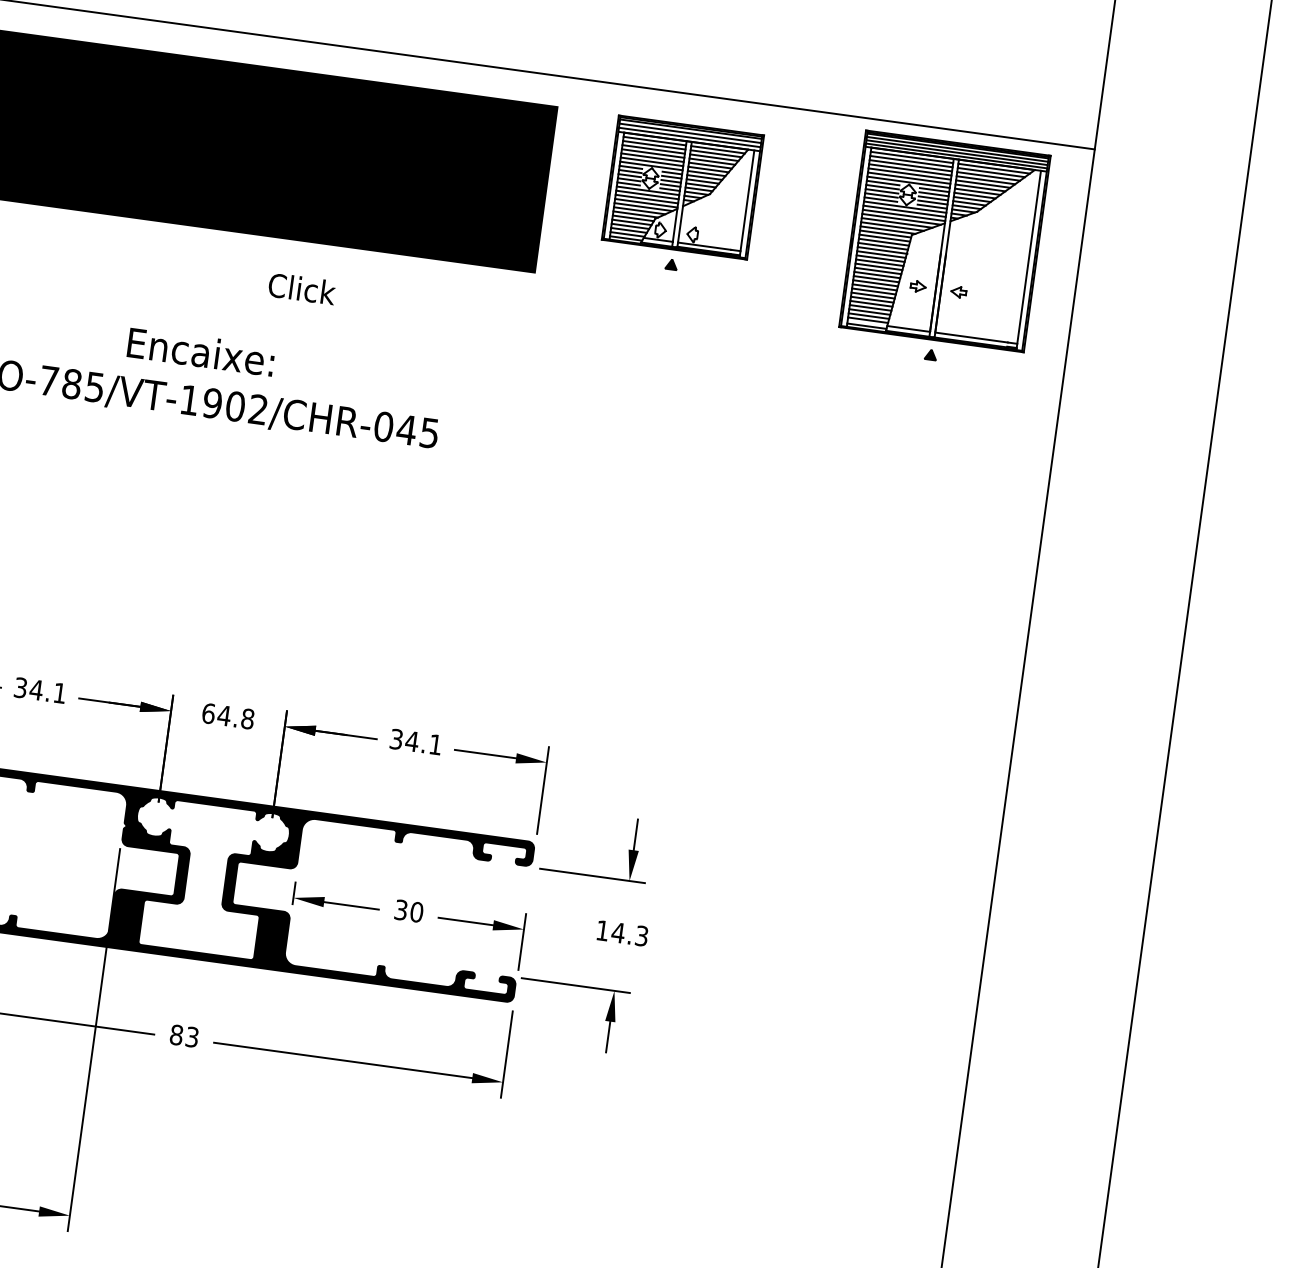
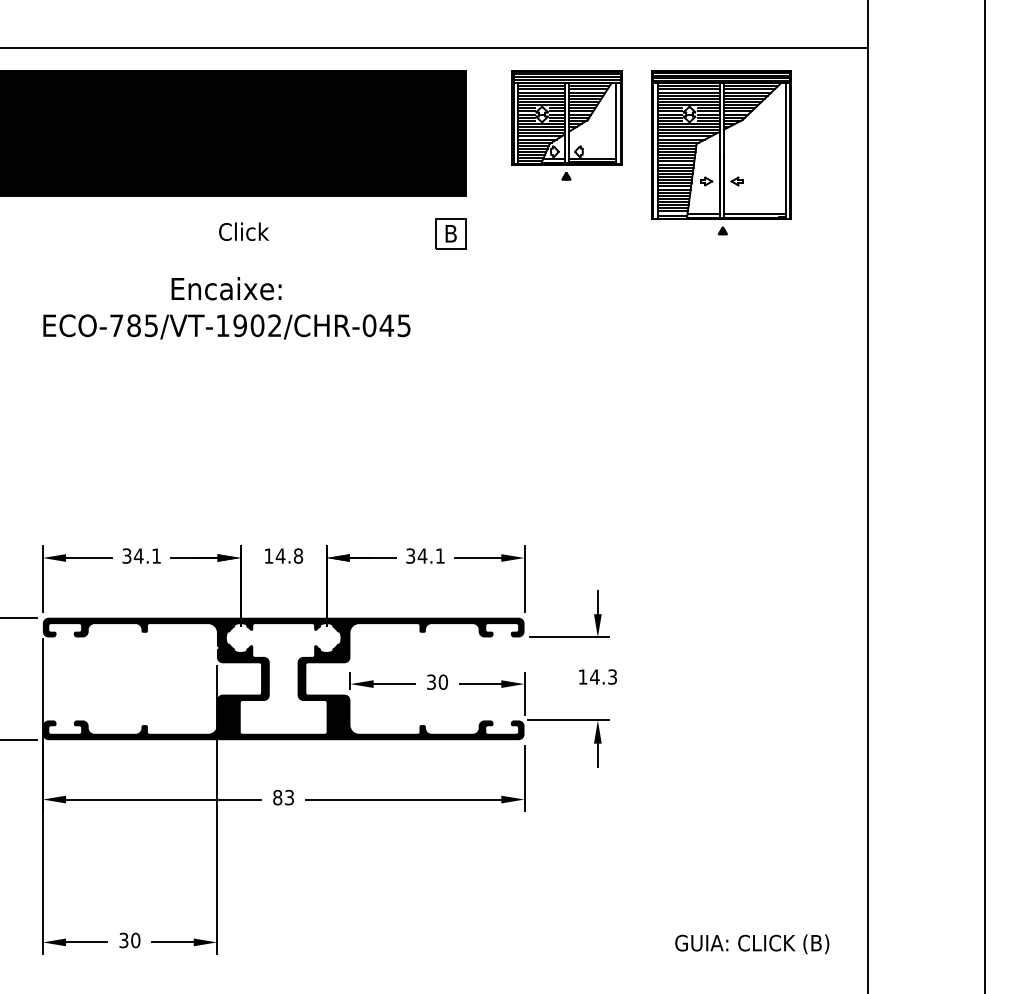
part: (943, 250) -> (721, 152), moved
text: (301, 288) -> (243, 231), moved
part: (507, 319) -> (450, 233), added
text: (208, 712) -> (268, 555), 64.8 -> 14.8

